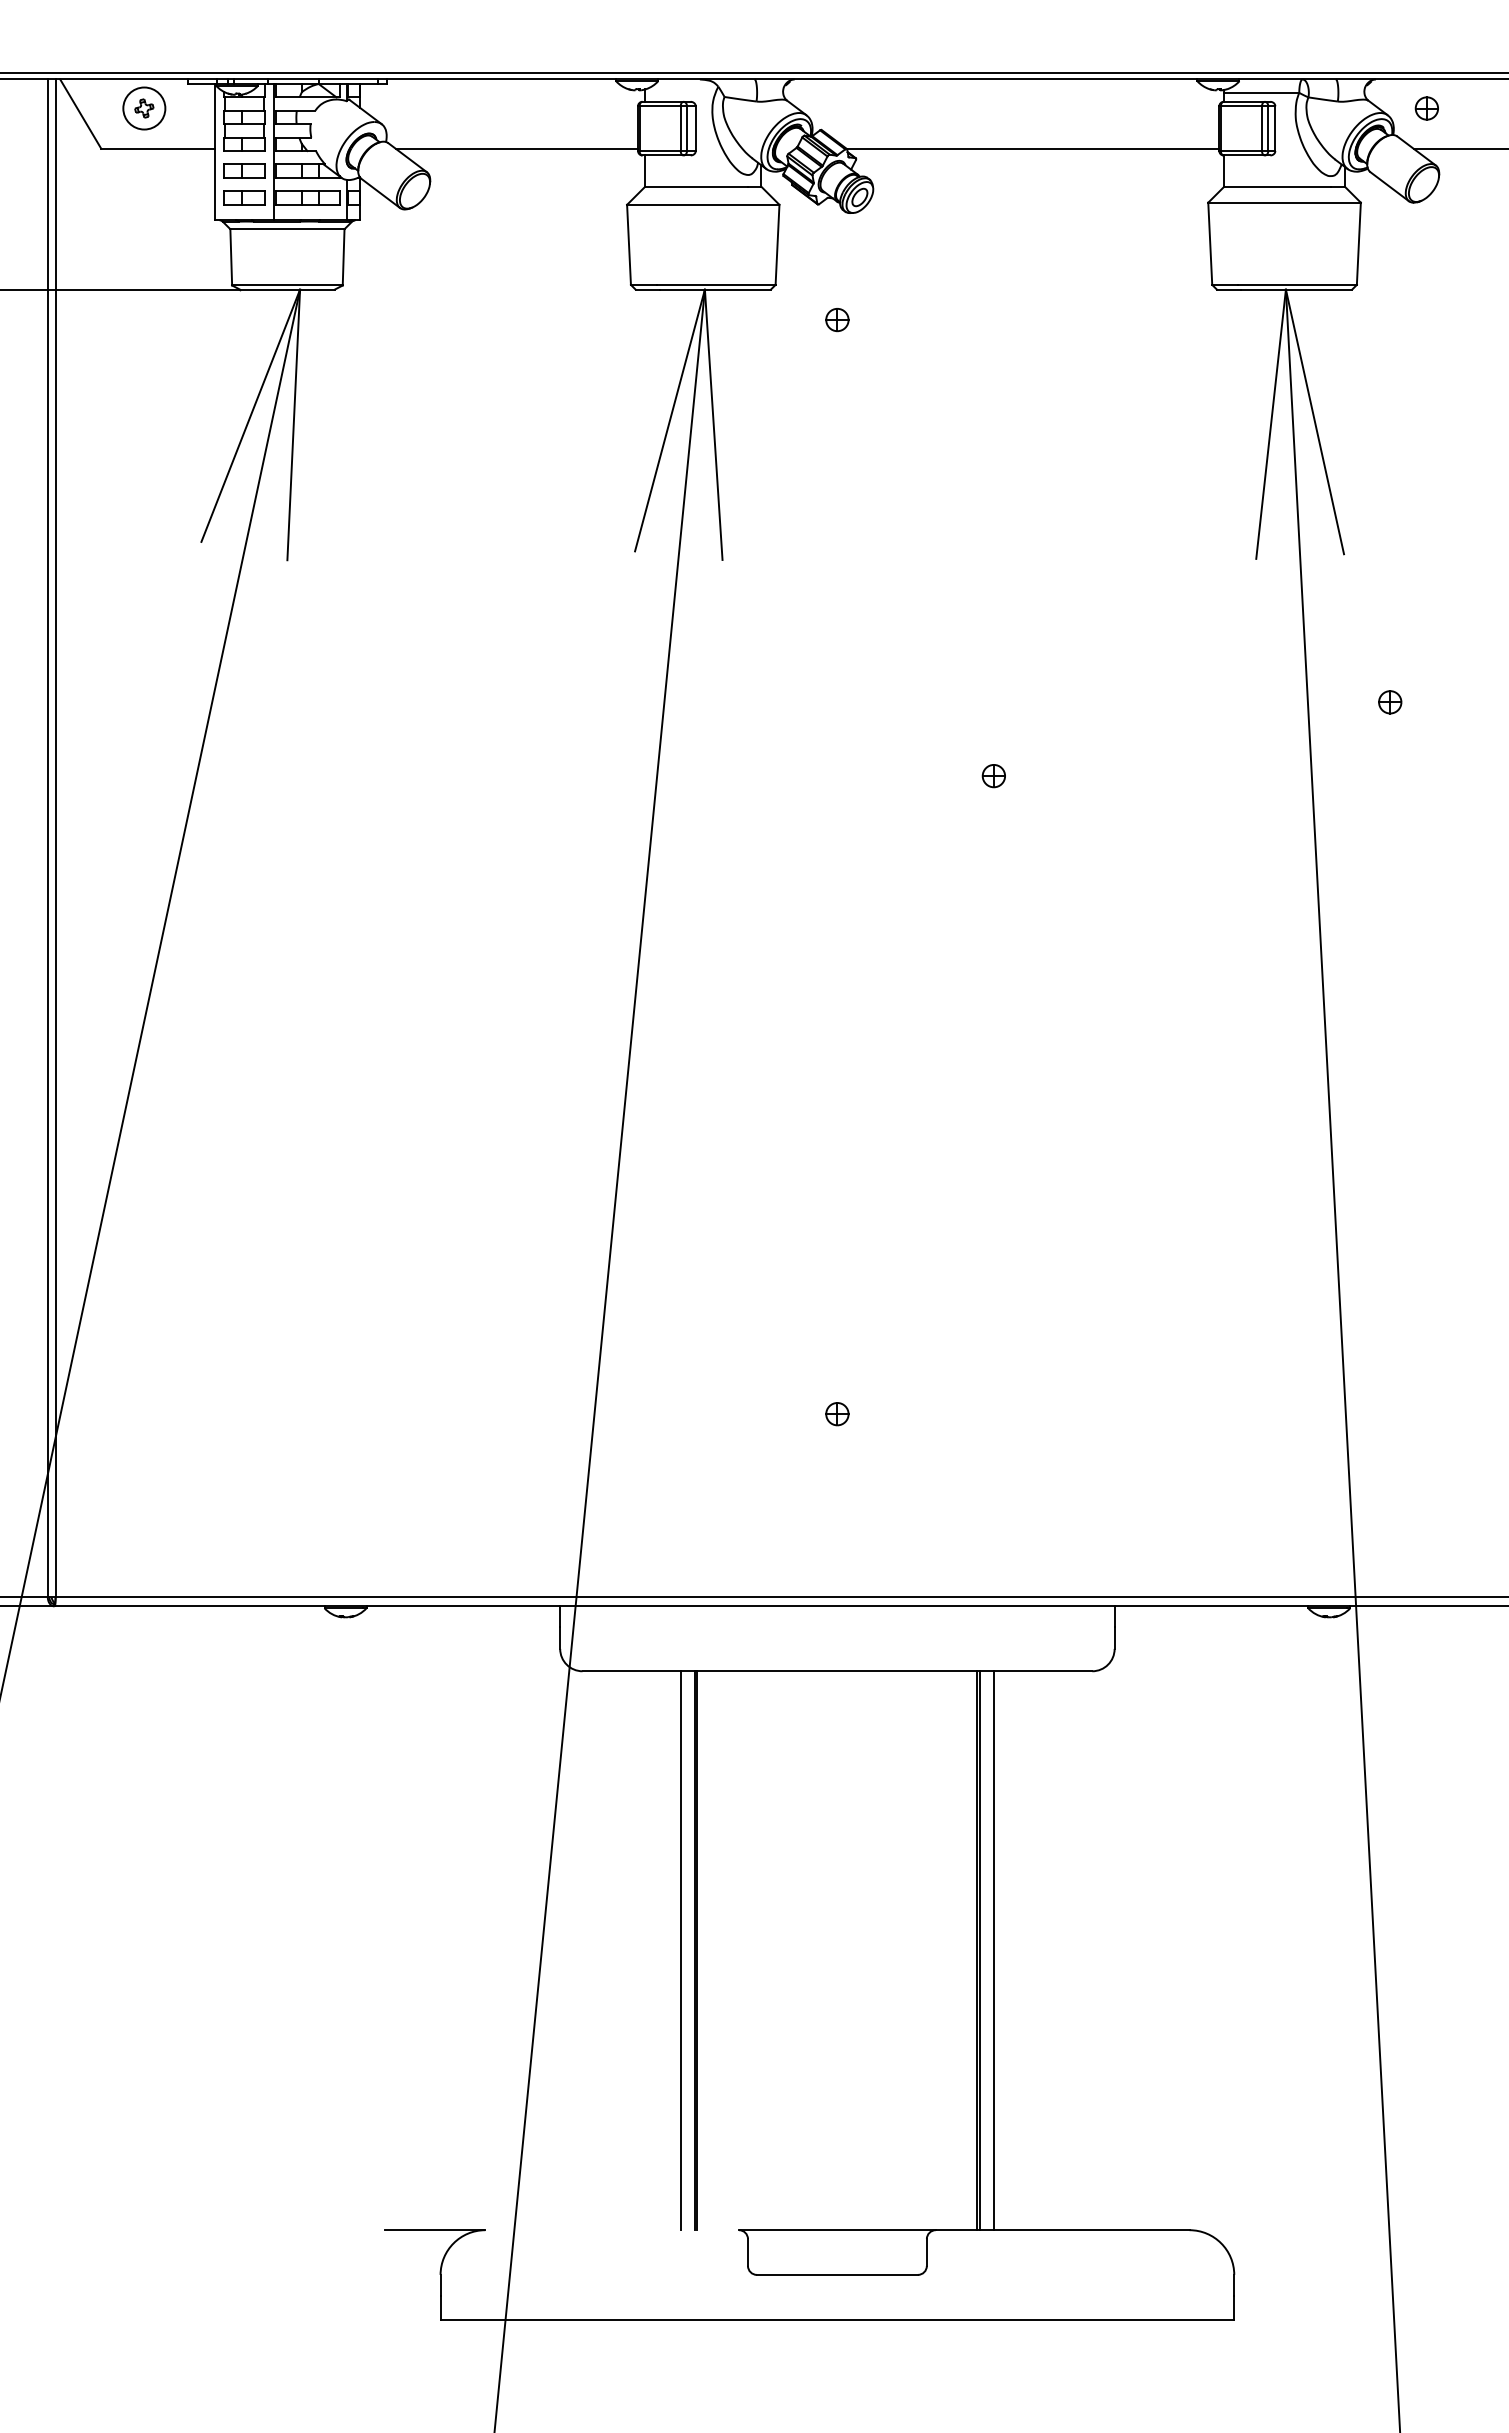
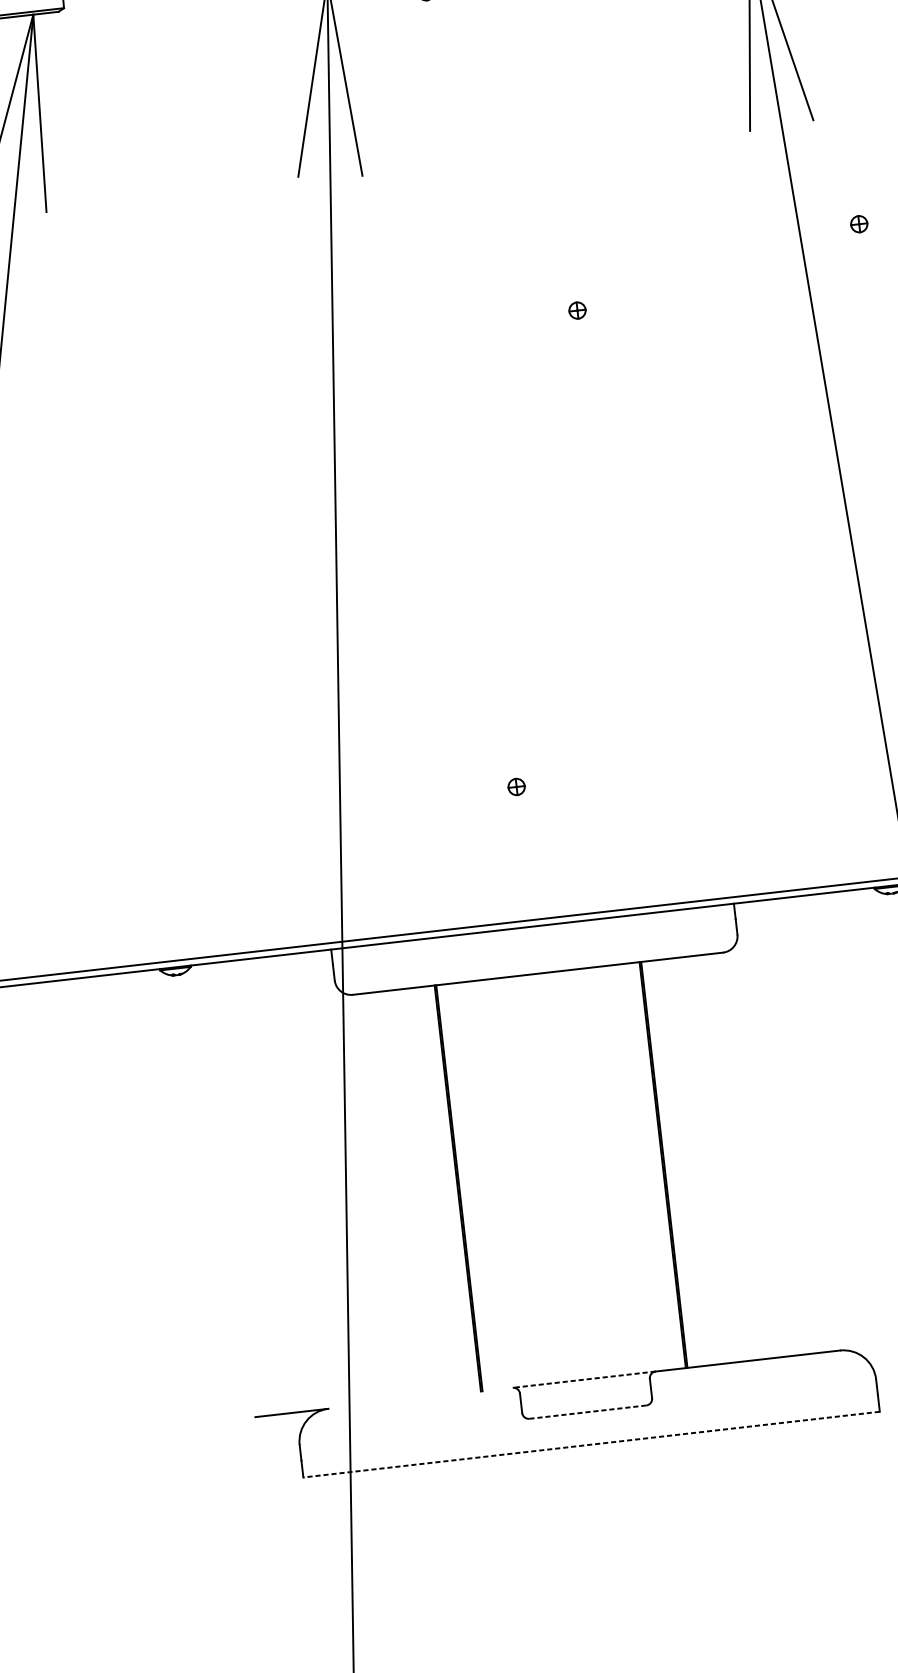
line: (680, 1950) -> (447, 1189), removed
line: (993, 1950) -> (674, 1163), removed
line: (836, 2230) -> (583, 1379), solid -> dashed
line: (837, 2274) -> (587, 1411), solid -> dashed
line: (837, 2319) -> (591, 1444), solid -> dashed

